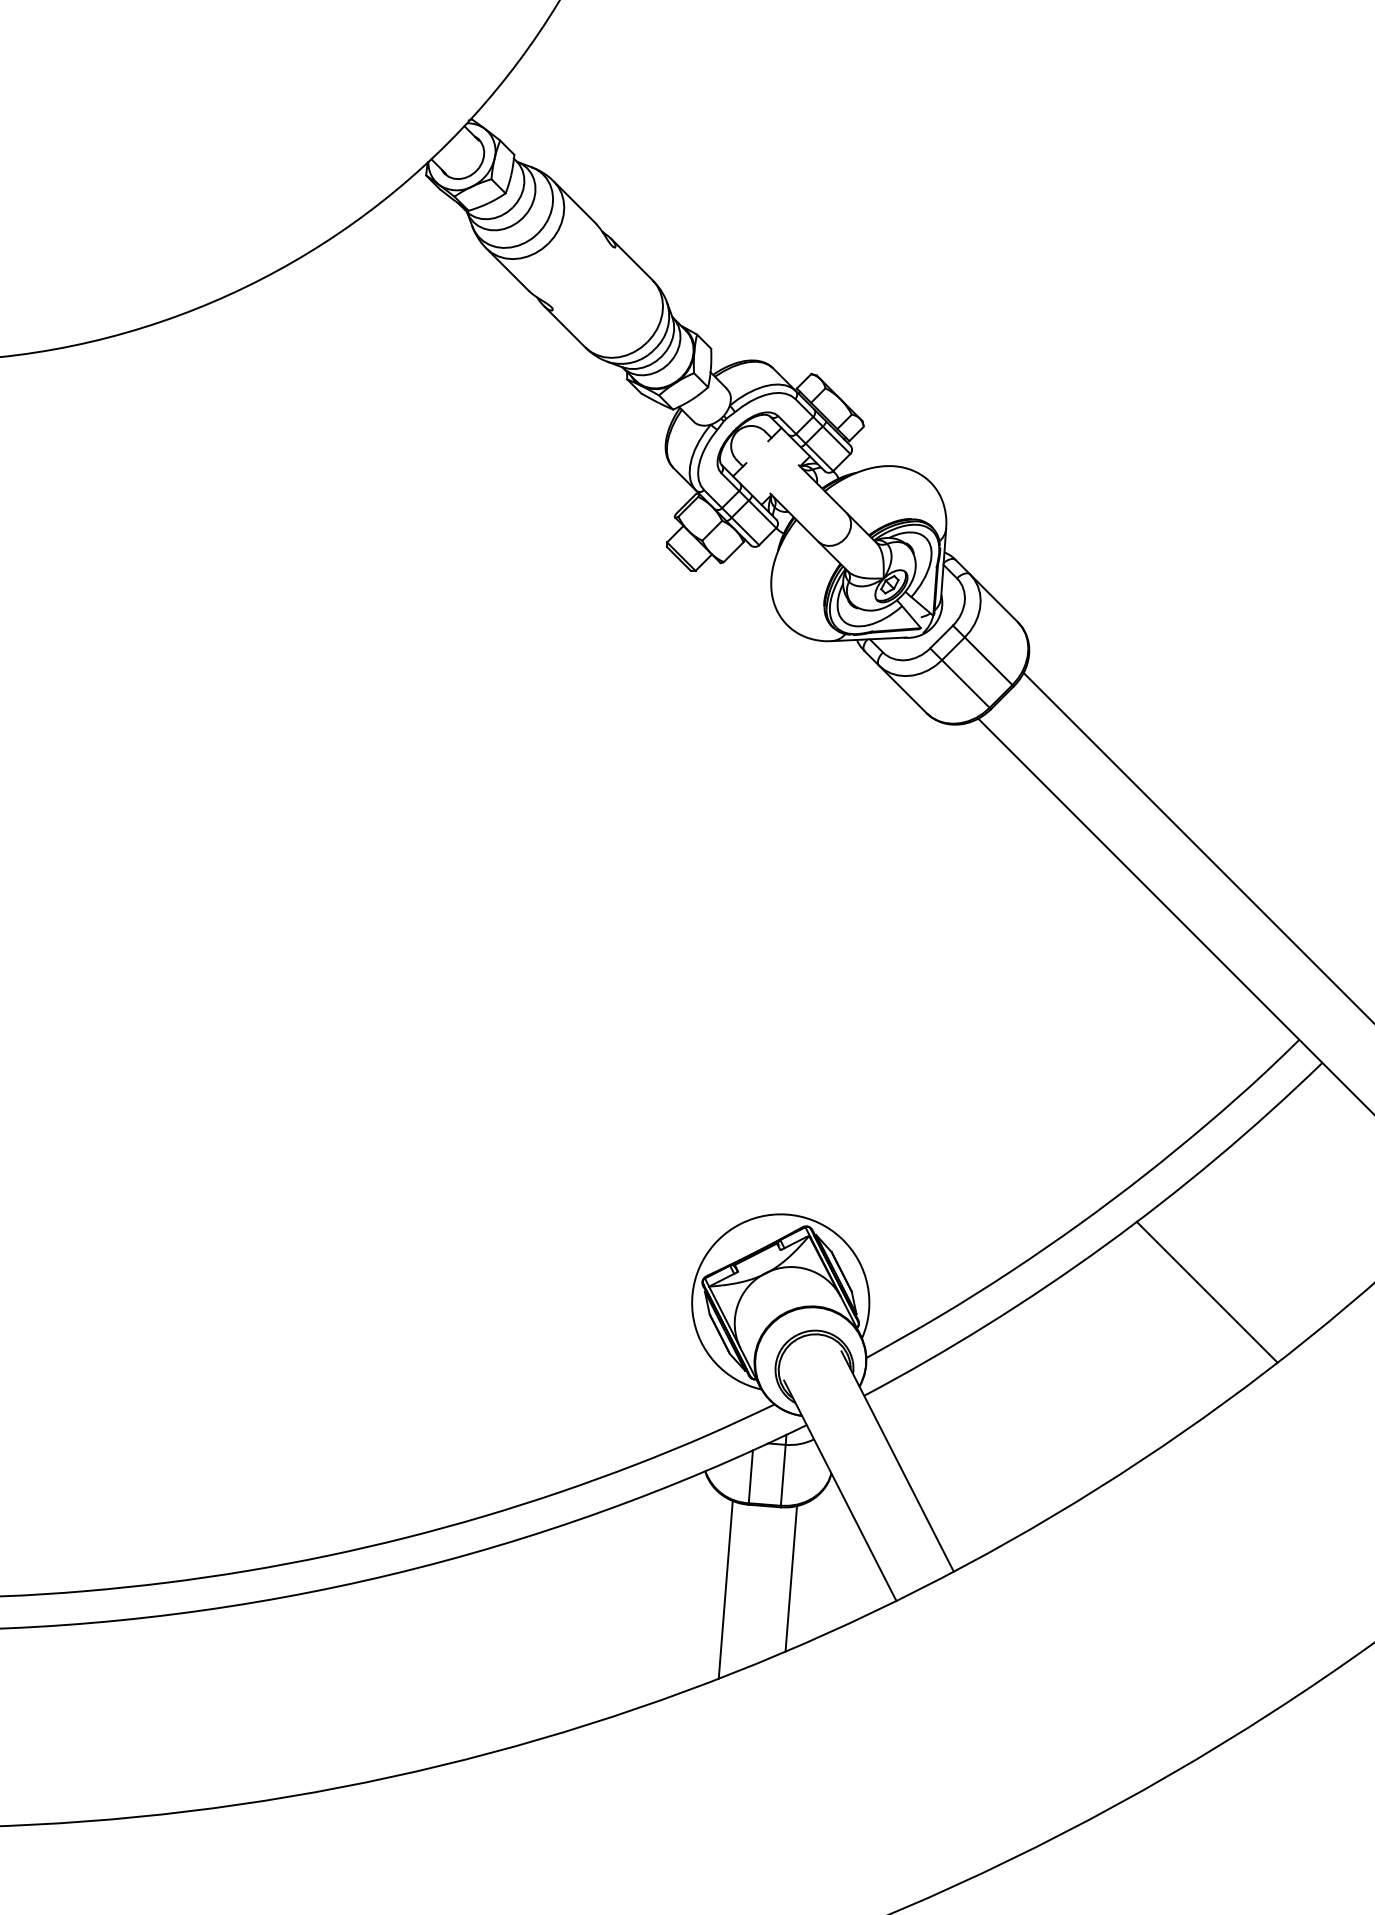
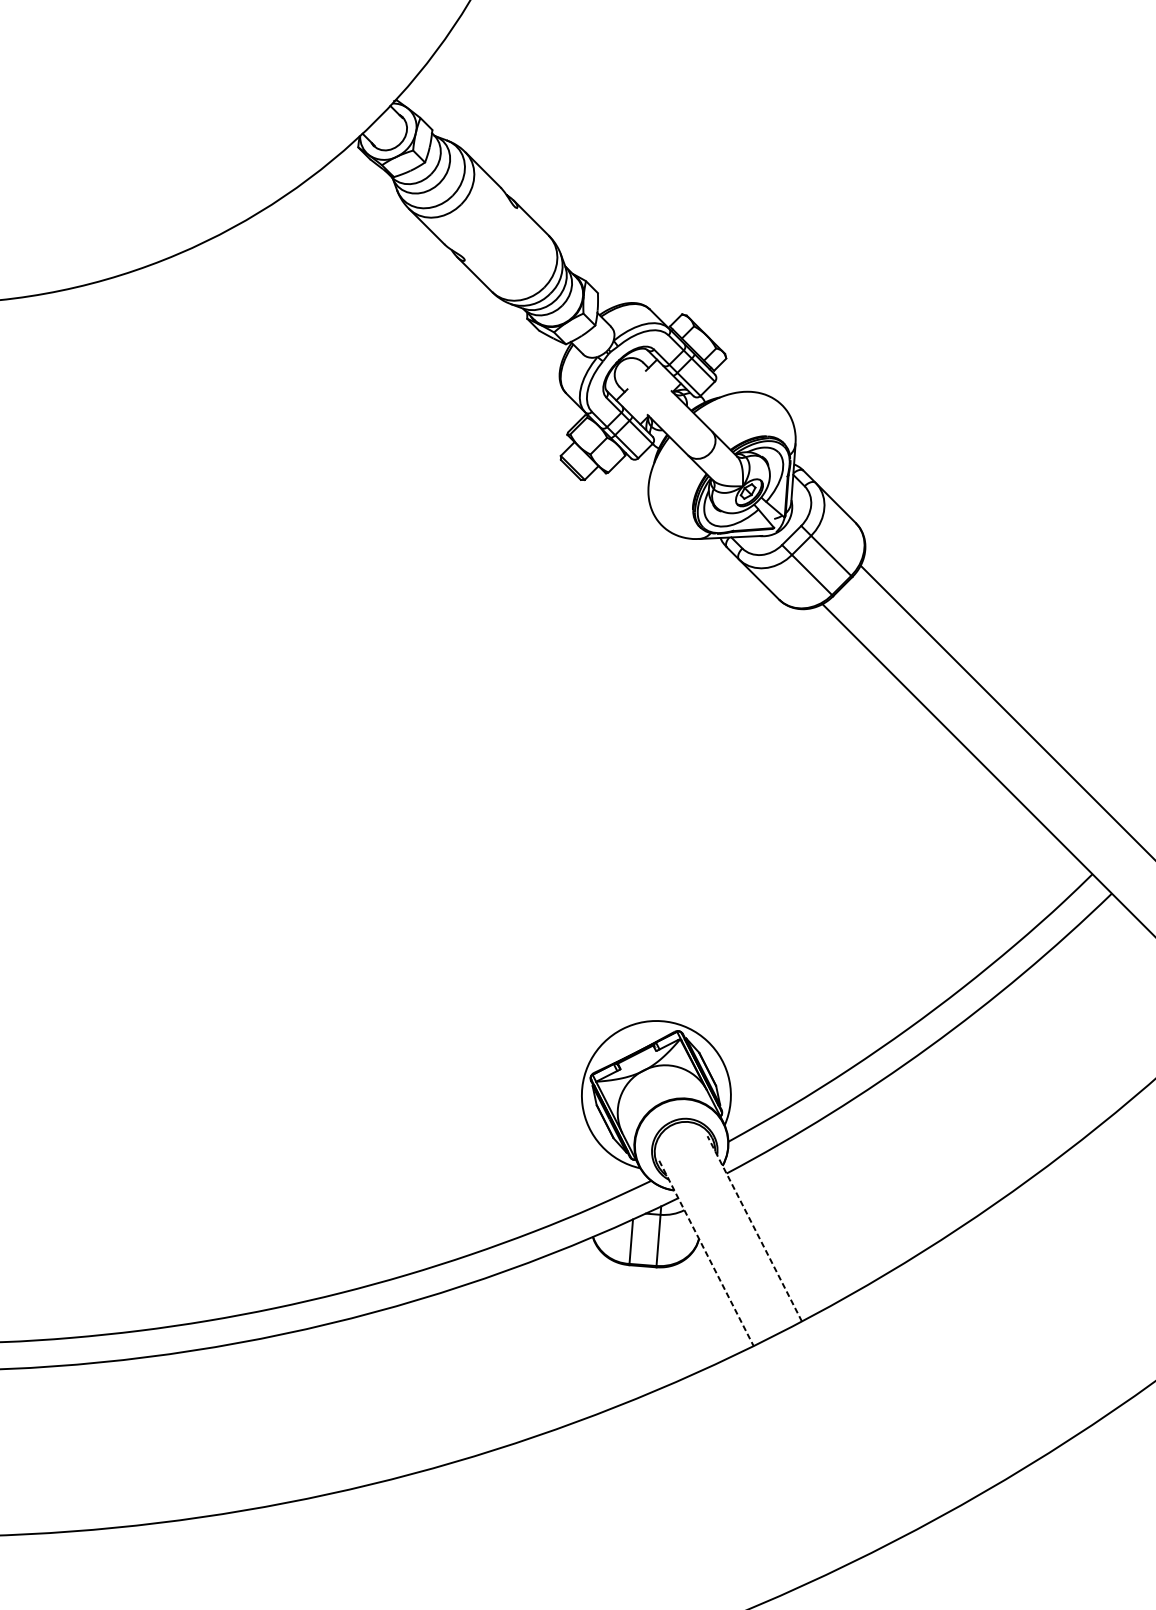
line: (1206, 1291) -> (1014, 1085), removed
line: (897, 1461) -> (754, 1228), solid -> dashed
line: (840, 1490) -> (706, 1253), solid -> dashed
line: (791, 1578) -> (665, 1327), removed
line: (725, 1589) -> (609, 1336), removed

